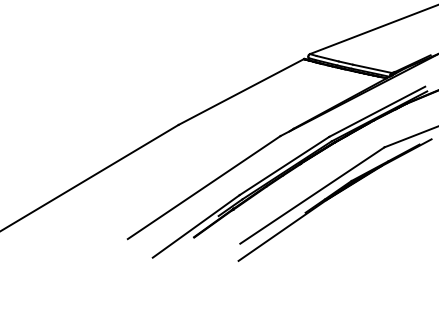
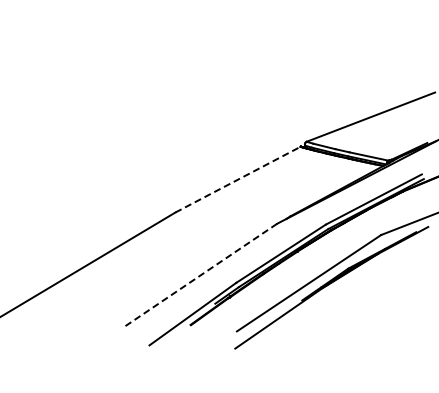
line: (240, 91) -> (237, 179), solid -> dashed
line: (203, 187) -> (200, 275), solid -> dashed

